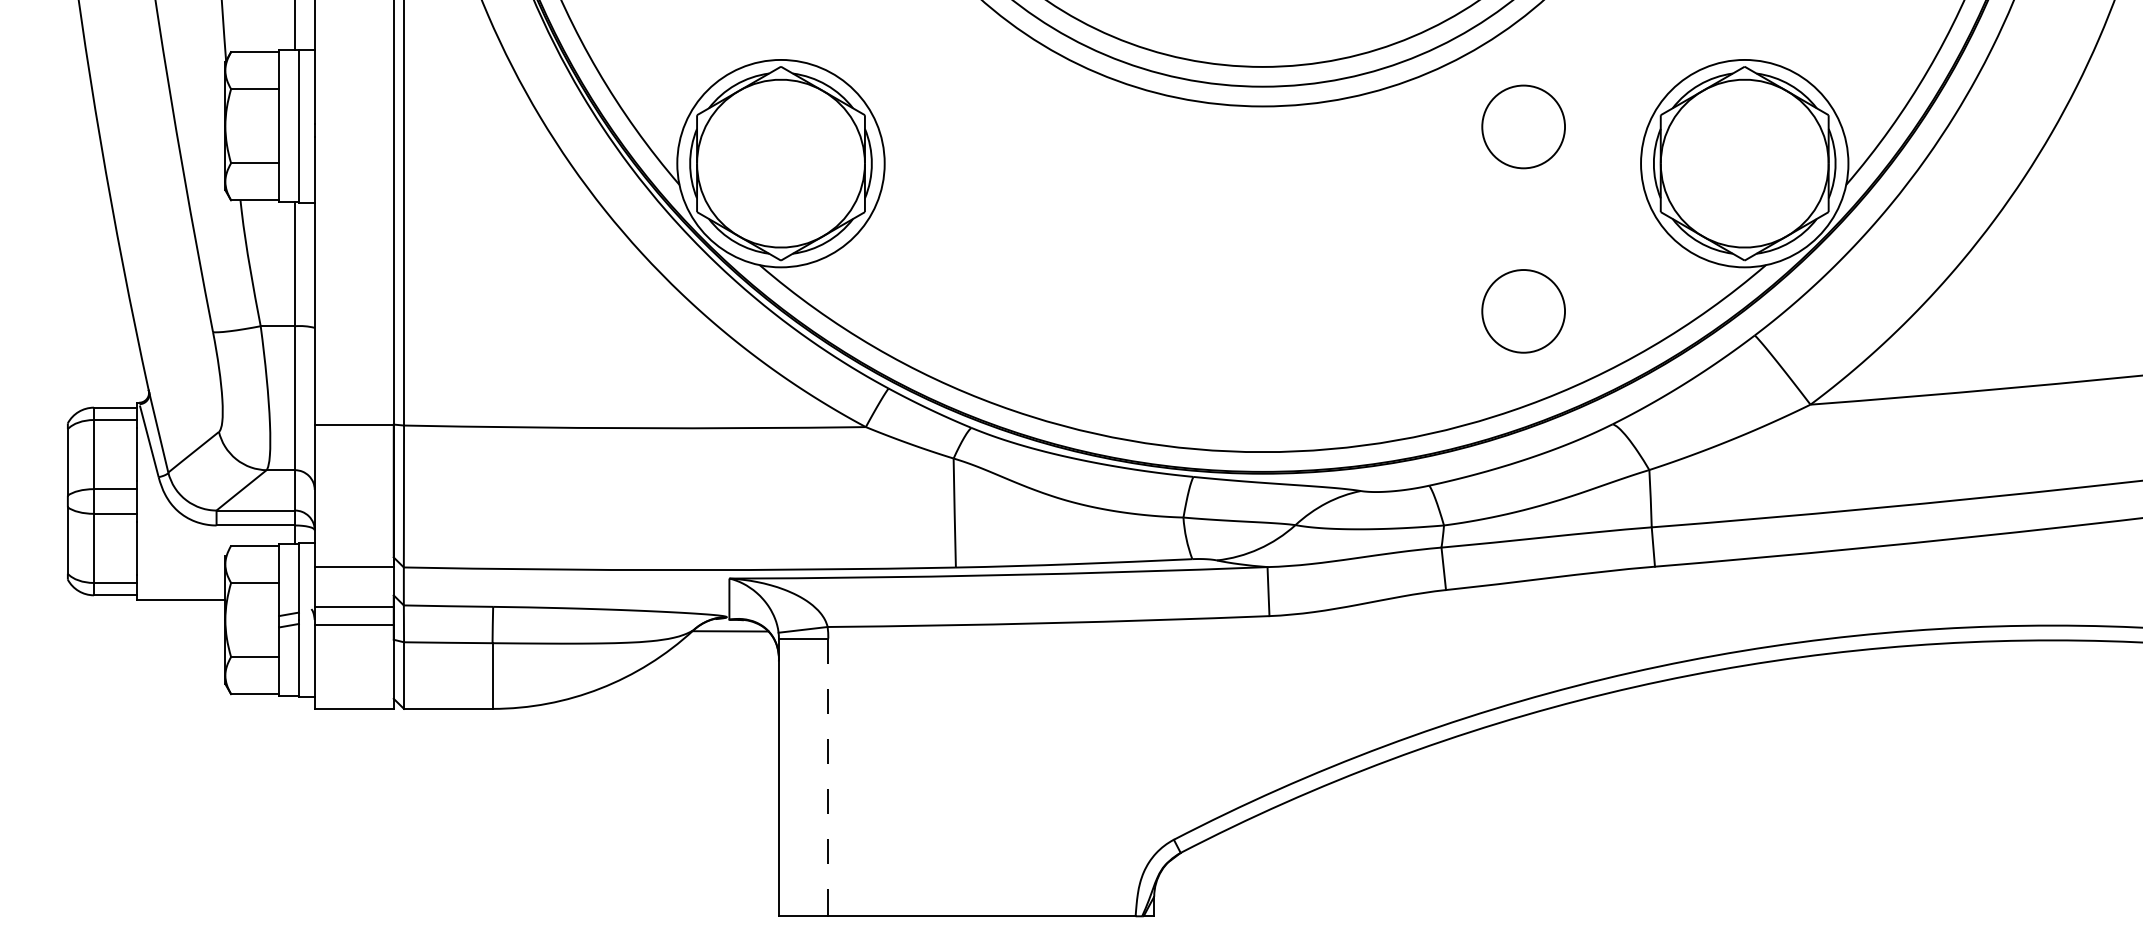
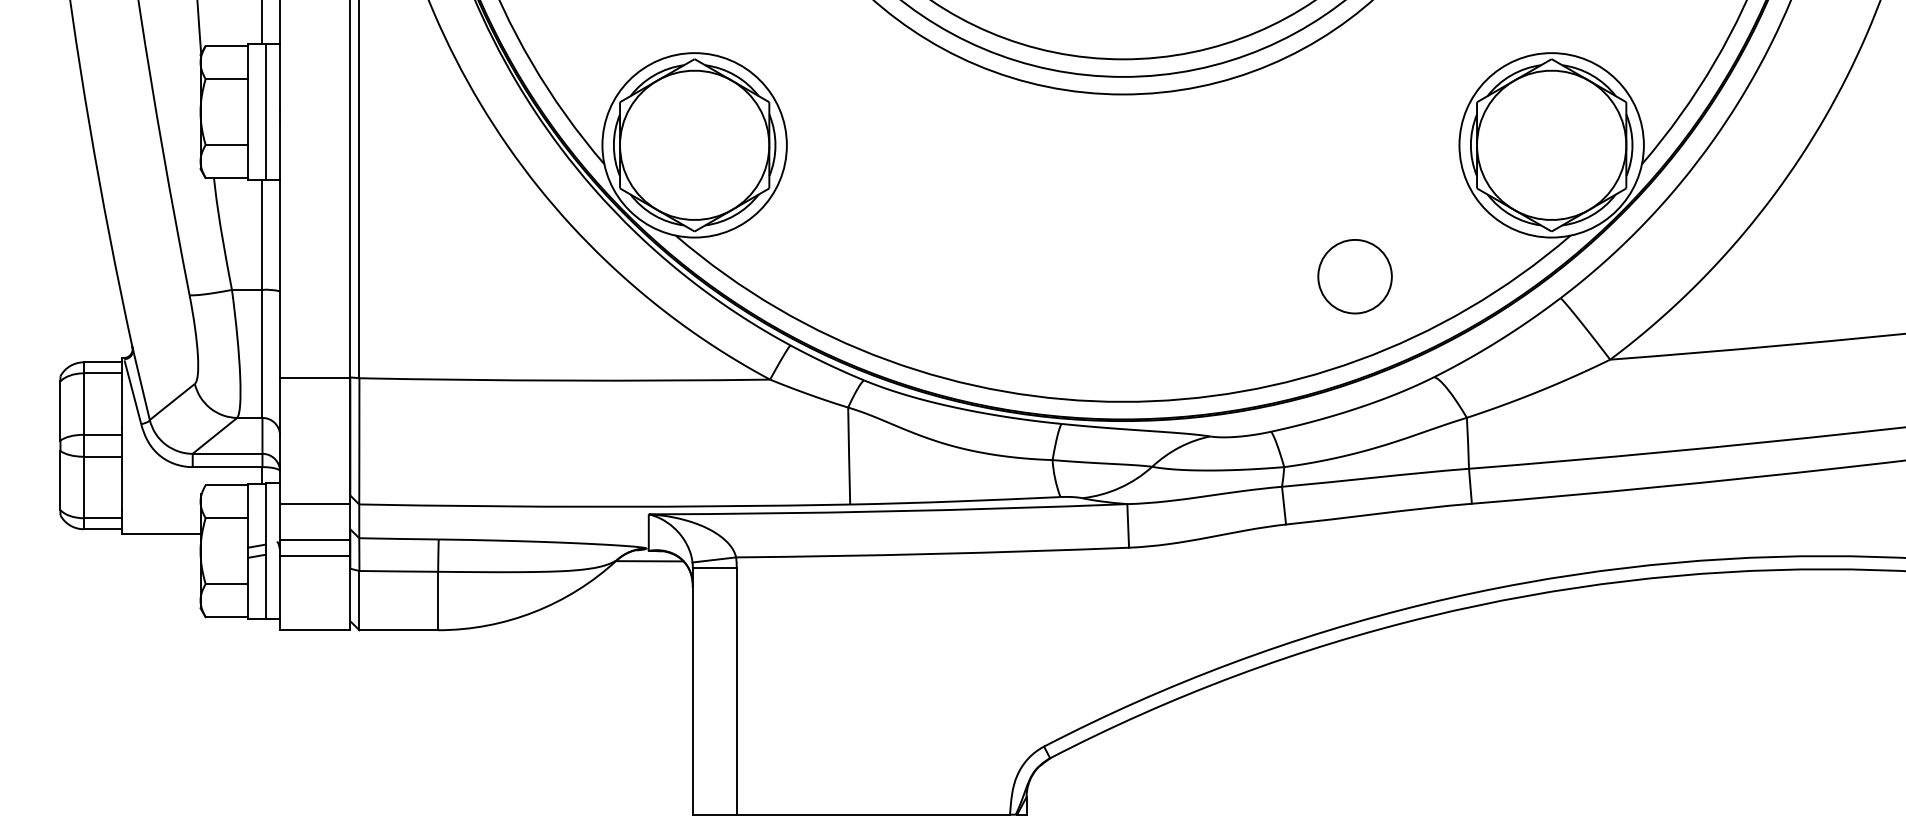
circle: (1522, 126) -> (1354, 112), removed
line: (828, 777) -> (736, 691), dashed -> solid

